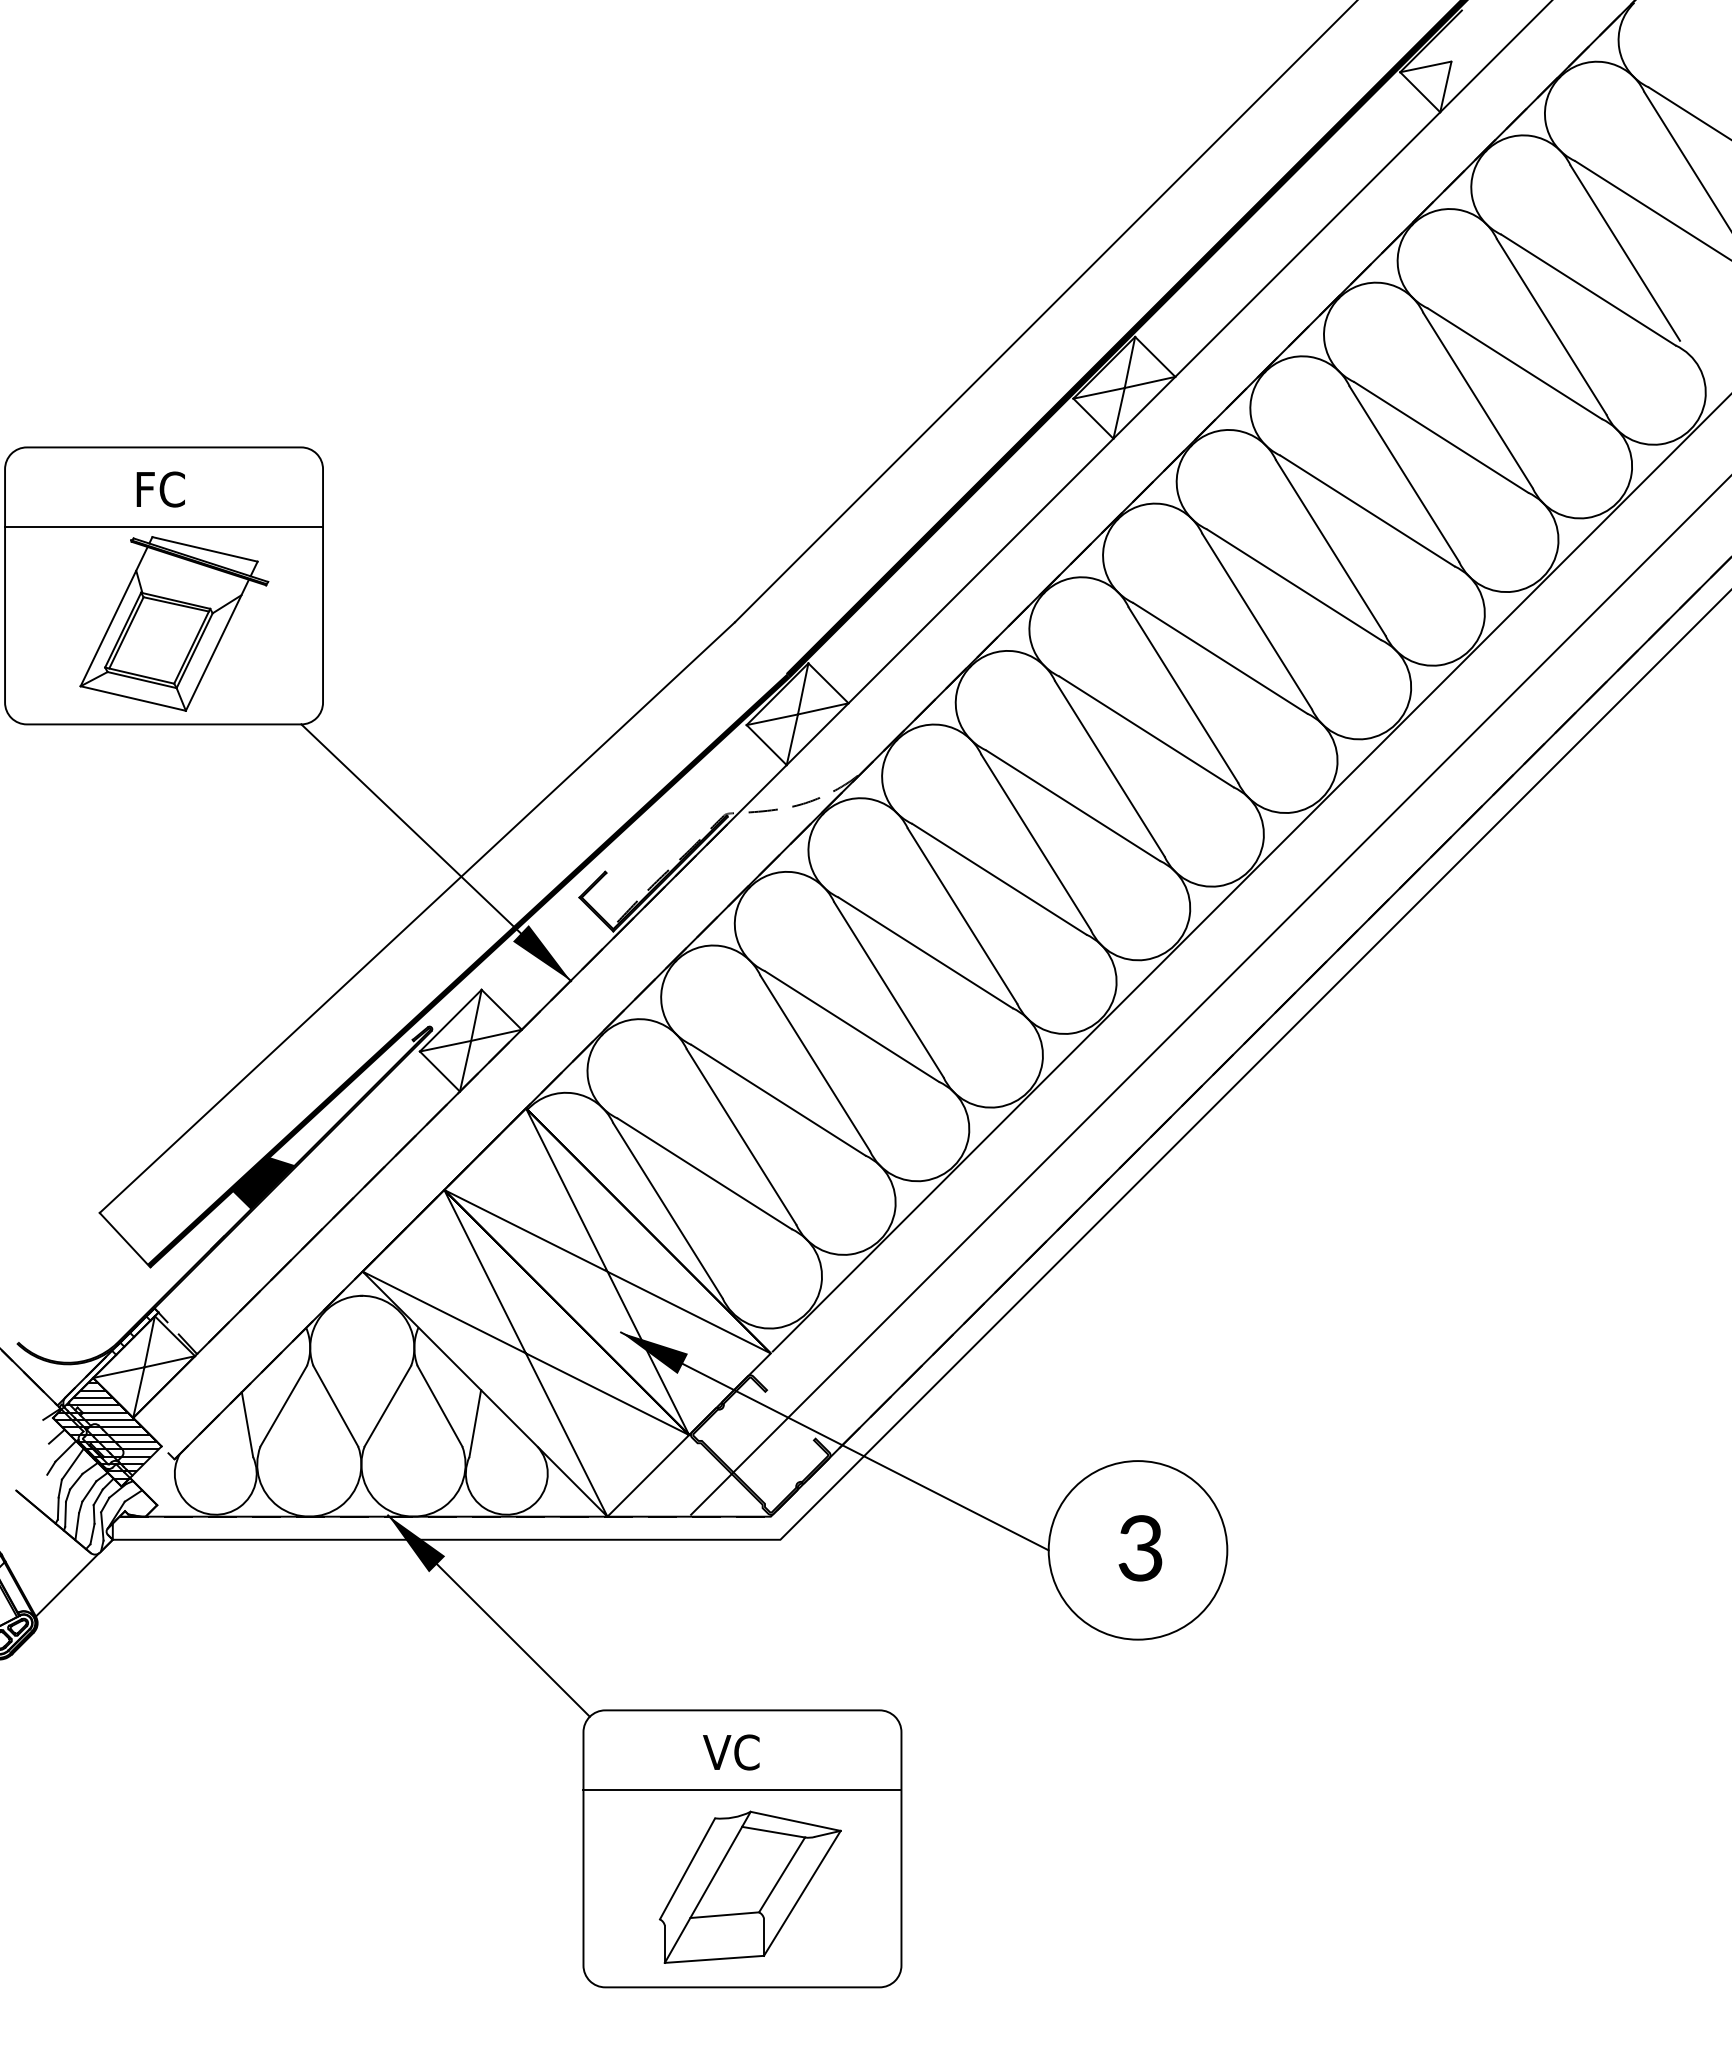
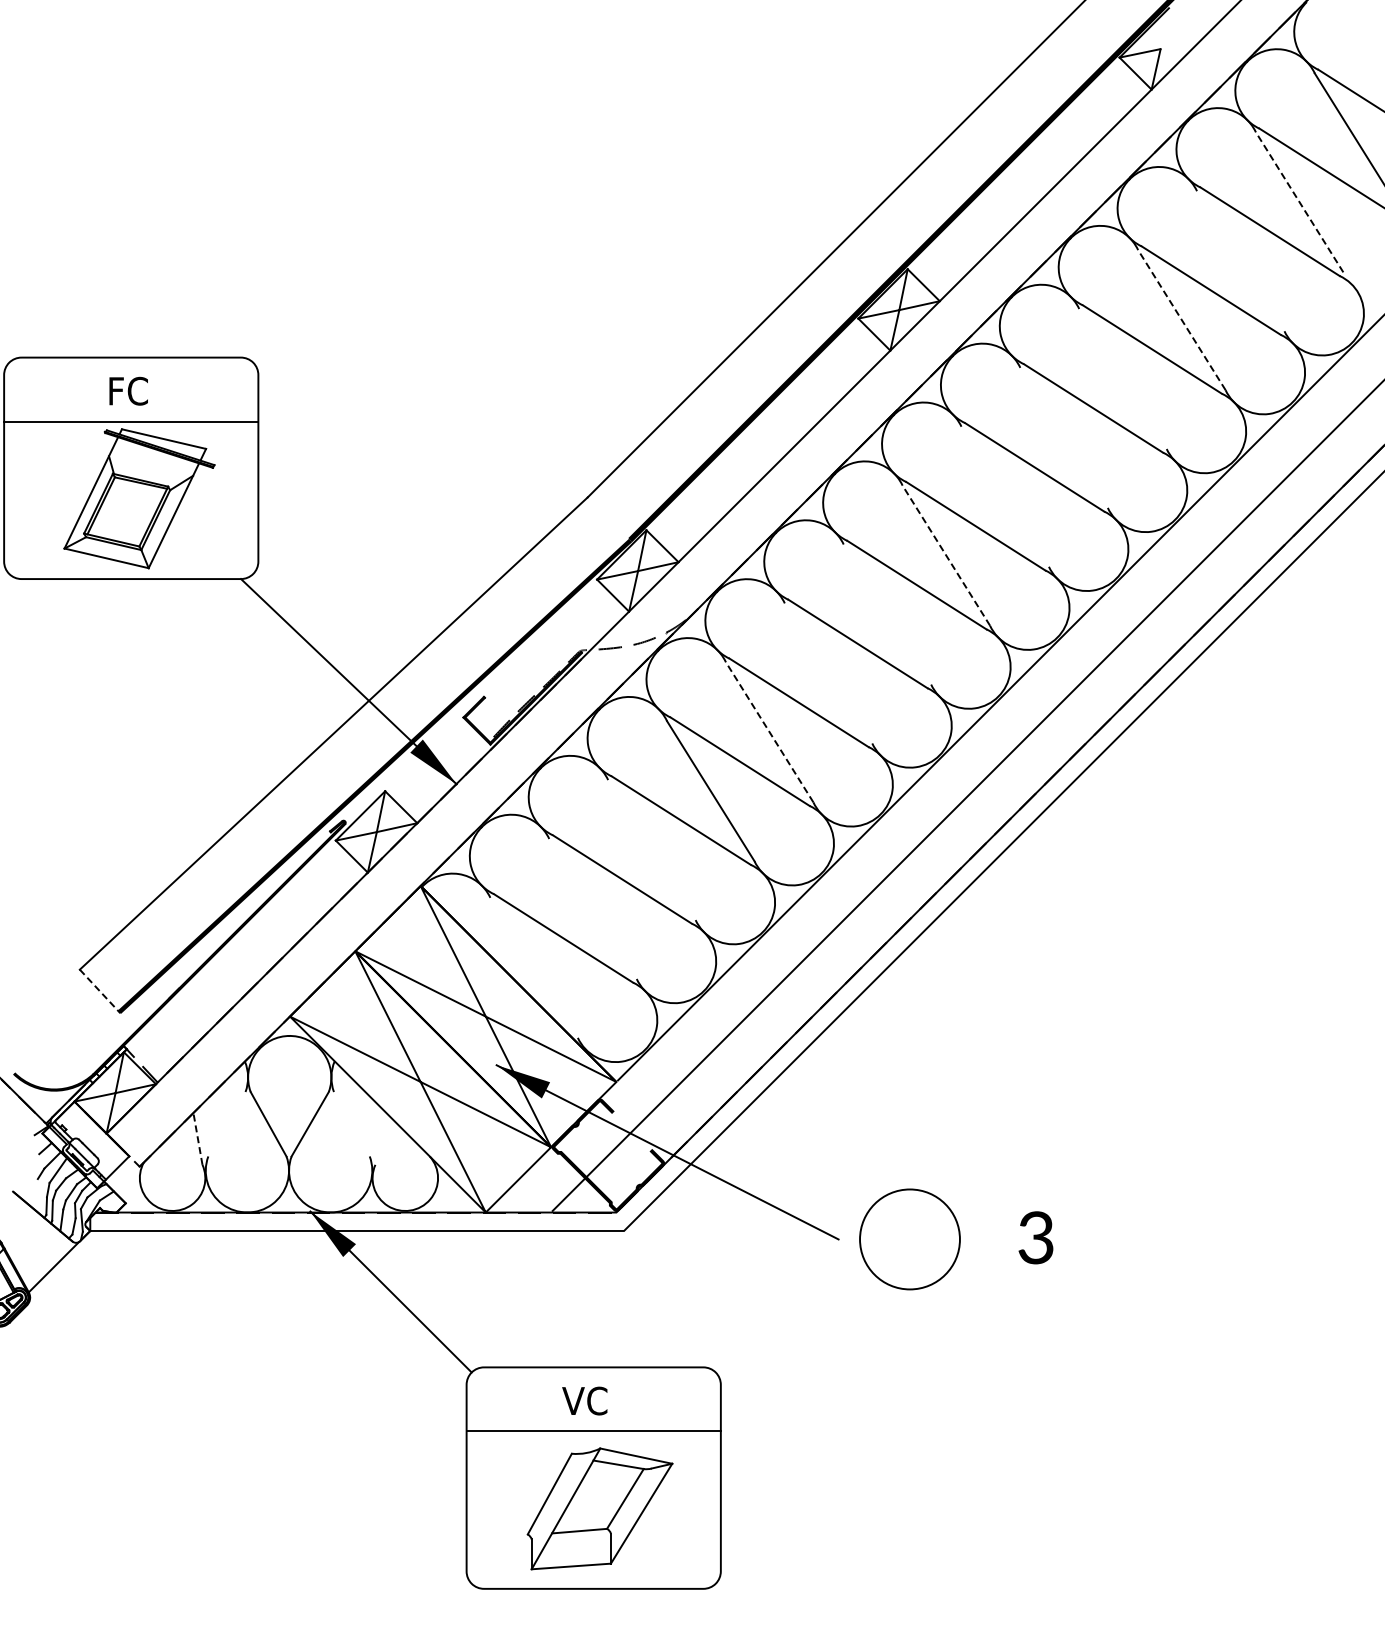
line: (1625, 253) -> (1299, 202), solid -> dashed
line: (1551, 327) -> (1240, 261), removed
line: (1477, 401) -> (1181, 320), solid -> dashed
line: (1403, 473) -> (1122, 378), removed
line: (1330, 547) -> (1063, 437), removed
line: (1256, 621) -> (1004, 496), removed
line: (1183, 694) -> (946, 555), solid -> dashed
line: (1109, 768) -> (887, 614), removed
line: (1036, 842) -> (828, 673), removed
line: (962, 916) -> (769, 732), solid -> dashed
line: (814, 1063) -> (651, 850), removed
line: (740, 1136) -> (592, 908), removed
fill: (264, 1182) -> (211, 945), removed
line: (667, 1210) -> (533, 967), removed
line: (125, 1240) -> (100, 991), solid -> dashed
line: (283, 1406) -> (226, 1124), removed
line: (439, 1406) -> (351, 1124), removed
line: (474, 1422) -> (379, 1137), removed
line: (246, 1424) -> (197, 1138), solid -> dashed
hatch: (106, 1434) -> (85, 1146), removed
text: (1139, 1547) -> (1035, 1237), moved
circle: (1137, 1550) -> (909, 1239), size x0.7

